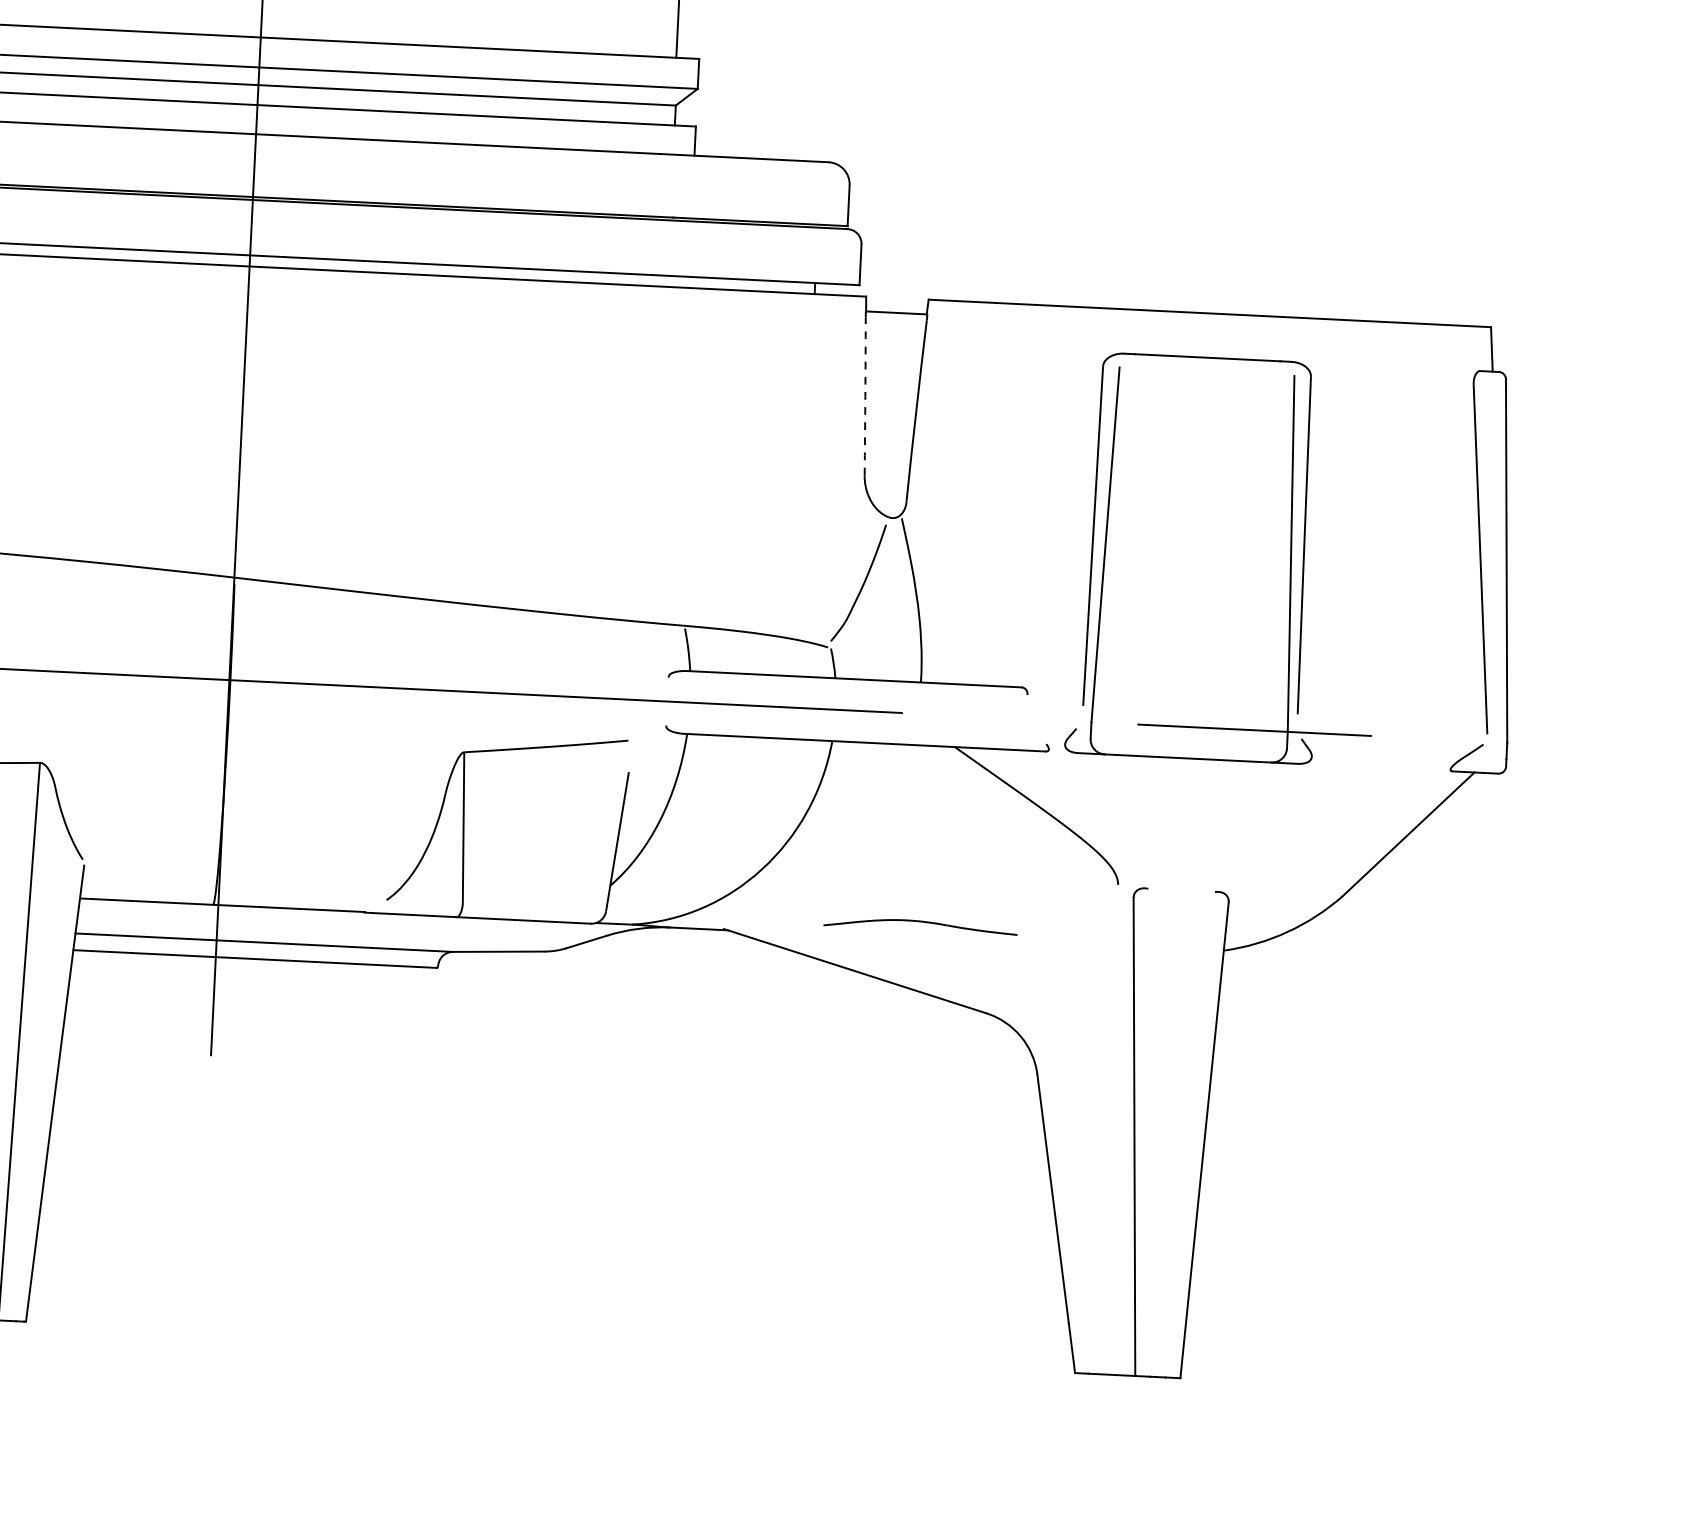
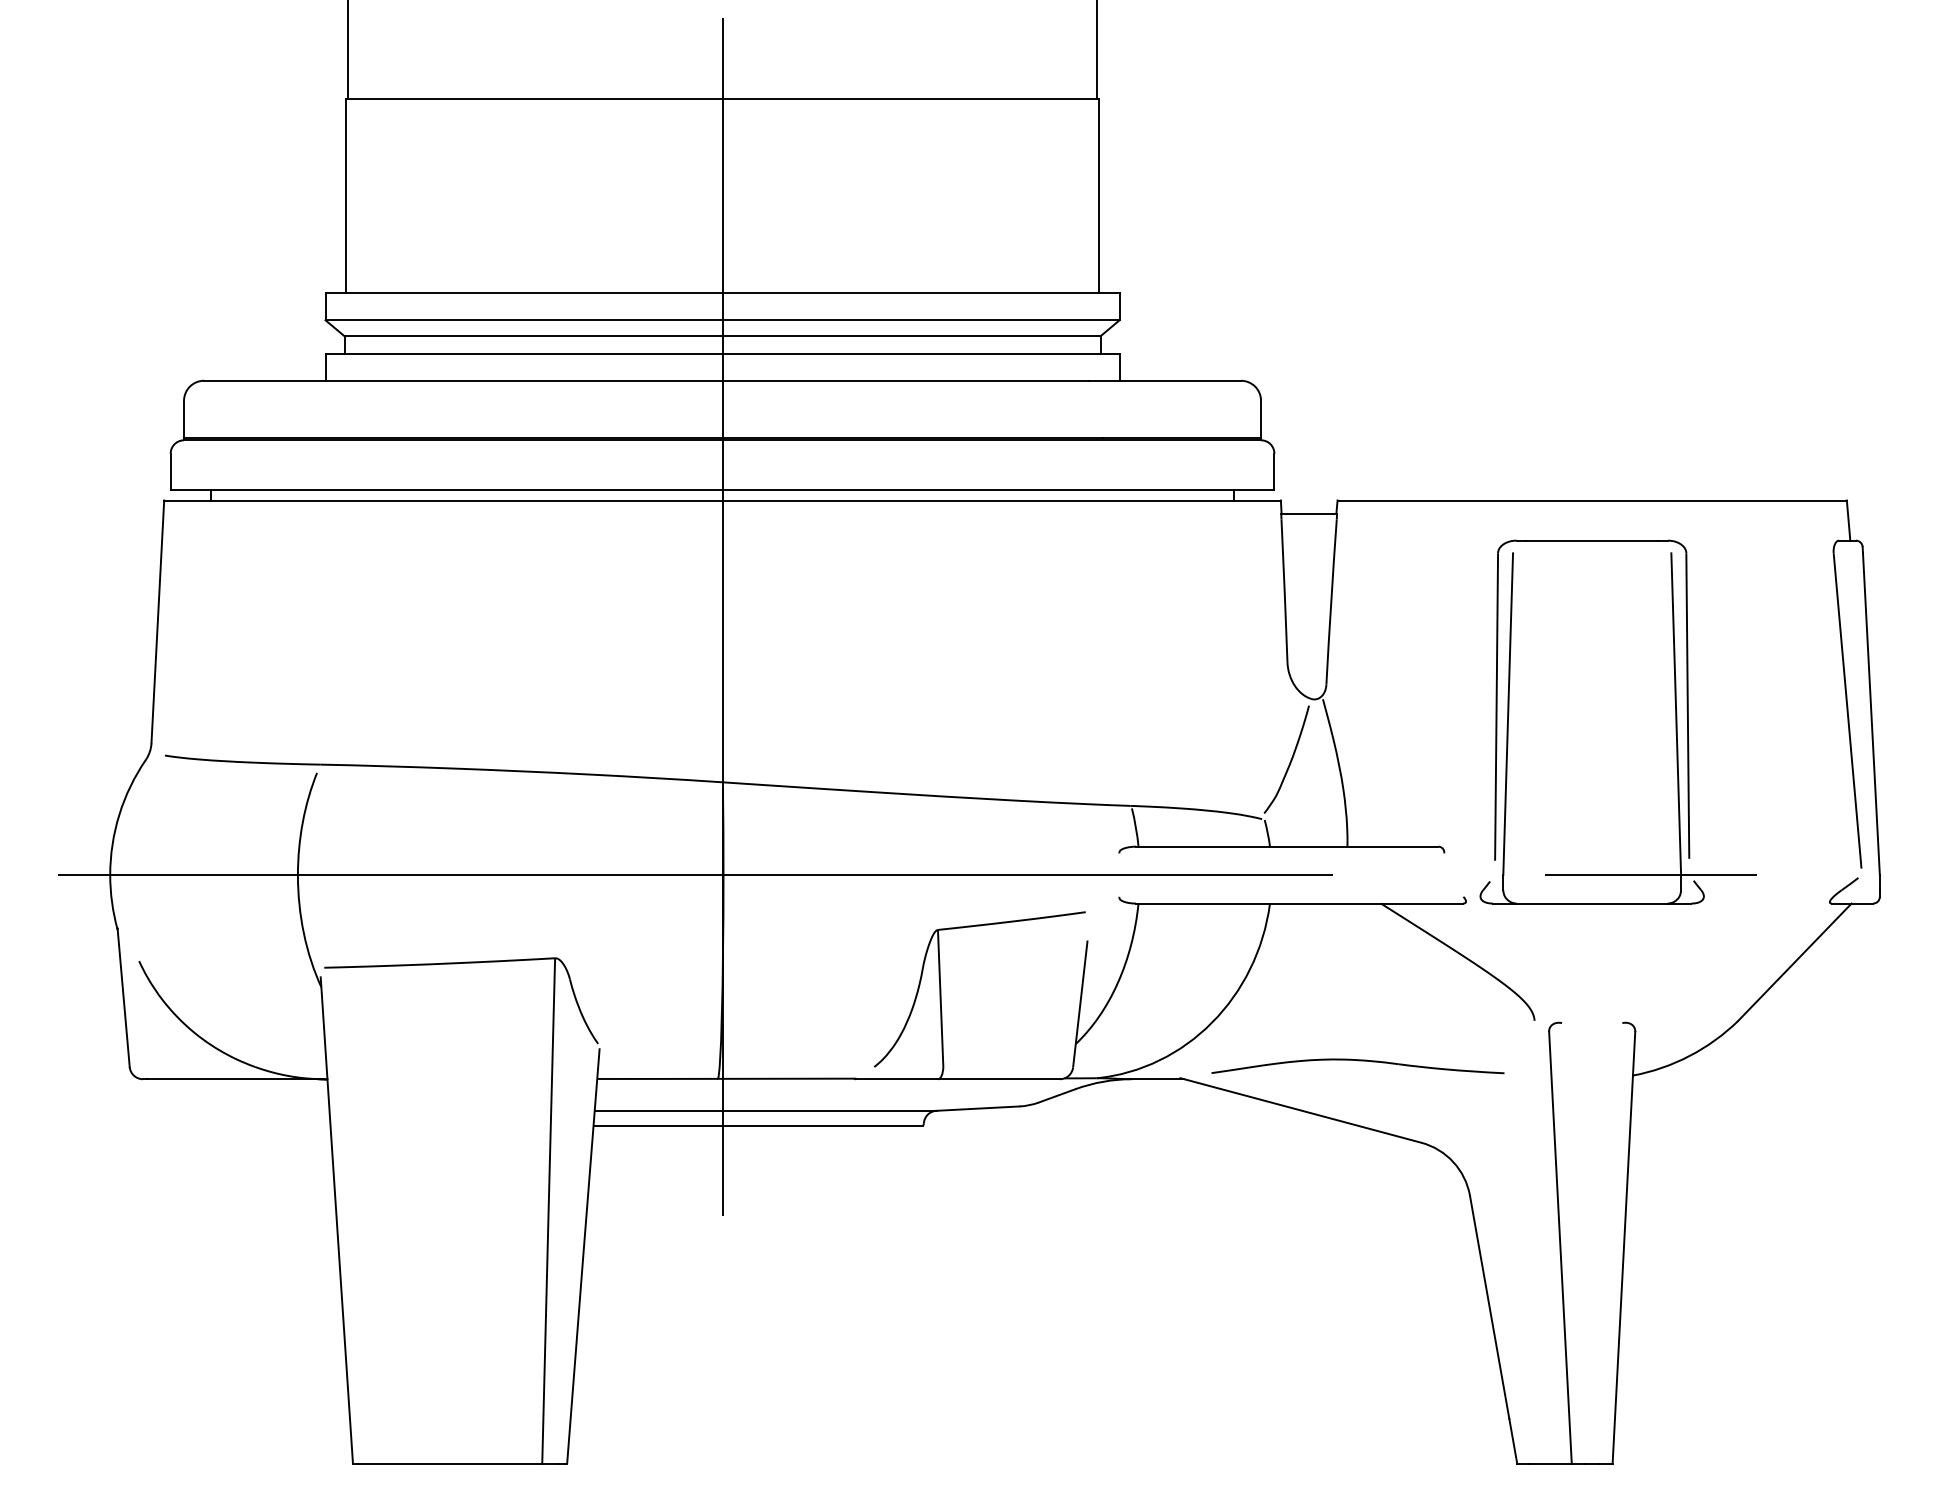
arc: (865, 396) -> (1284, 590), dashed -> solid
part: (920, 925) -> (1357, 1066), size x1.67

